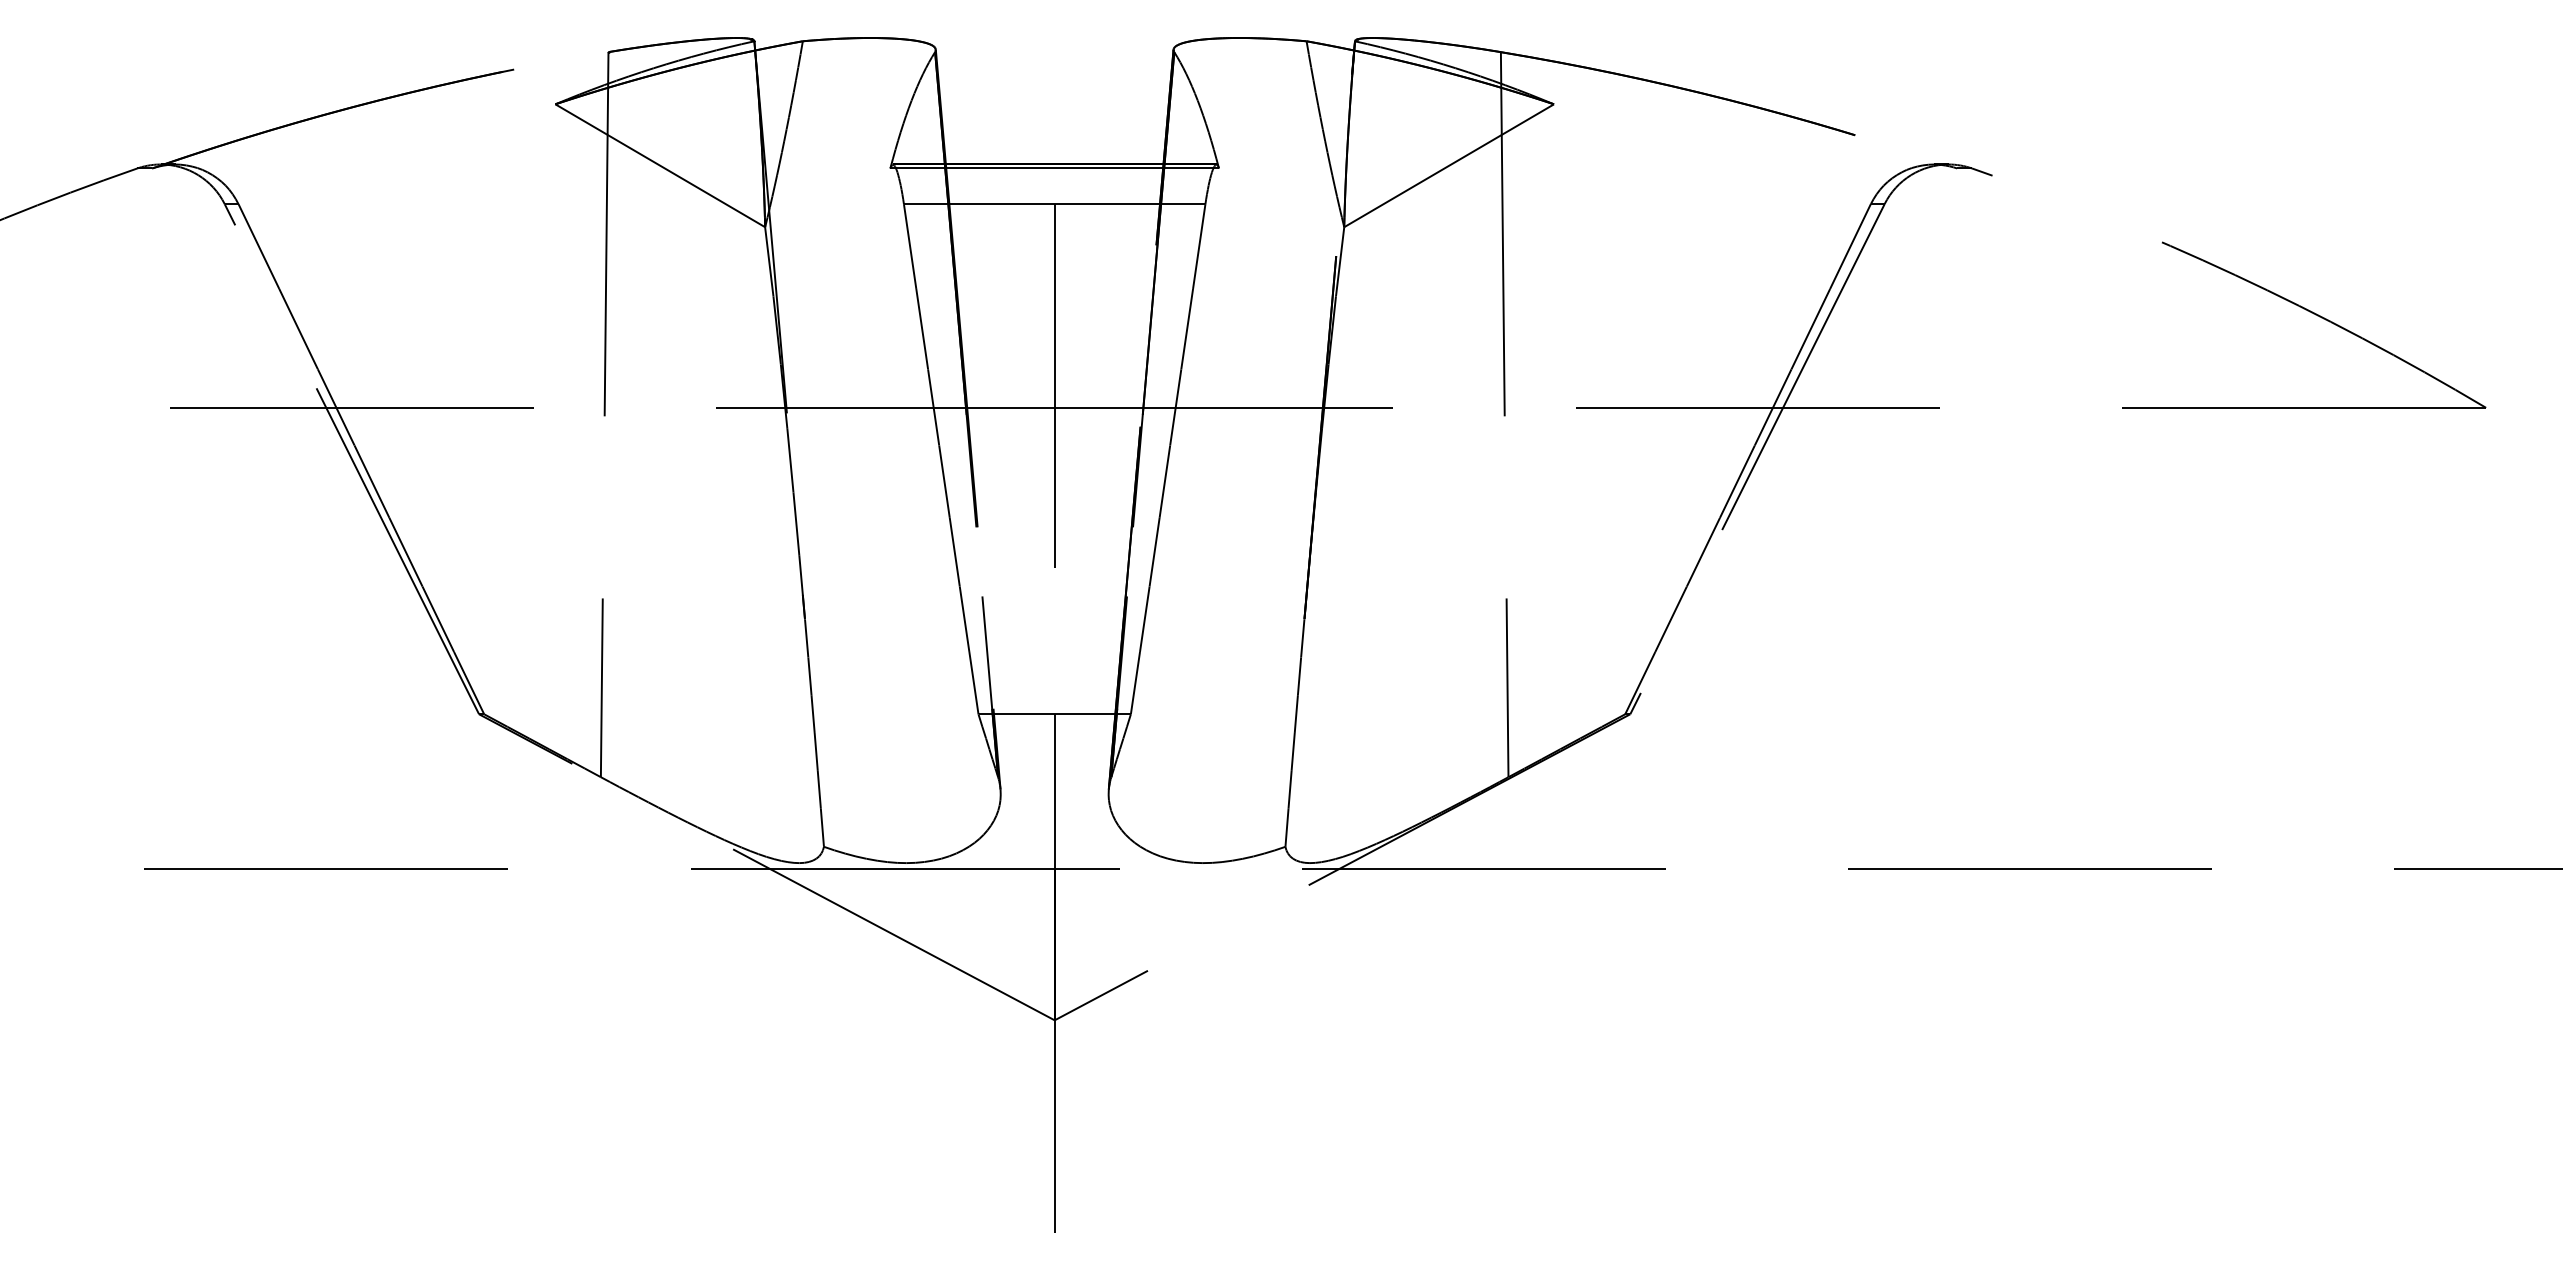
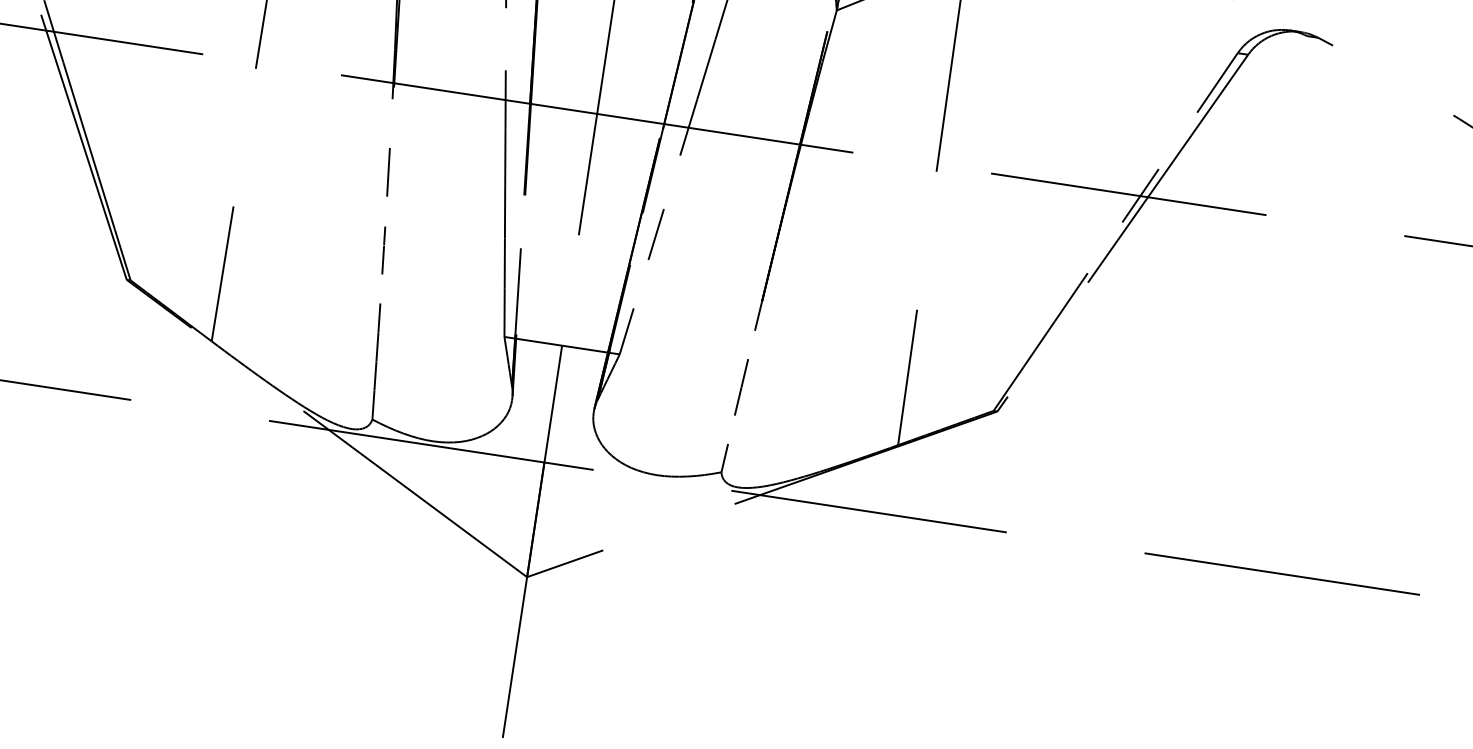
line: (922, 328) -> (506, 38), removed
line: (1810, 328) -> (1177, 140), removed
line: (790, 460) -> (391, 123), removed
line: (1164, 481) -> (671, 182), removed
line: (1737, 481) -> (1105, 247), removed
line: (802, 587) -> (385, 220), removed
line: (1144, 618) -> (640, 283), removed
line: (809, 676) -> (380, 289), removed
line: (1299, 676) -> (751, 345), removed
line: (1289, 789) -> (731, 429), removed

